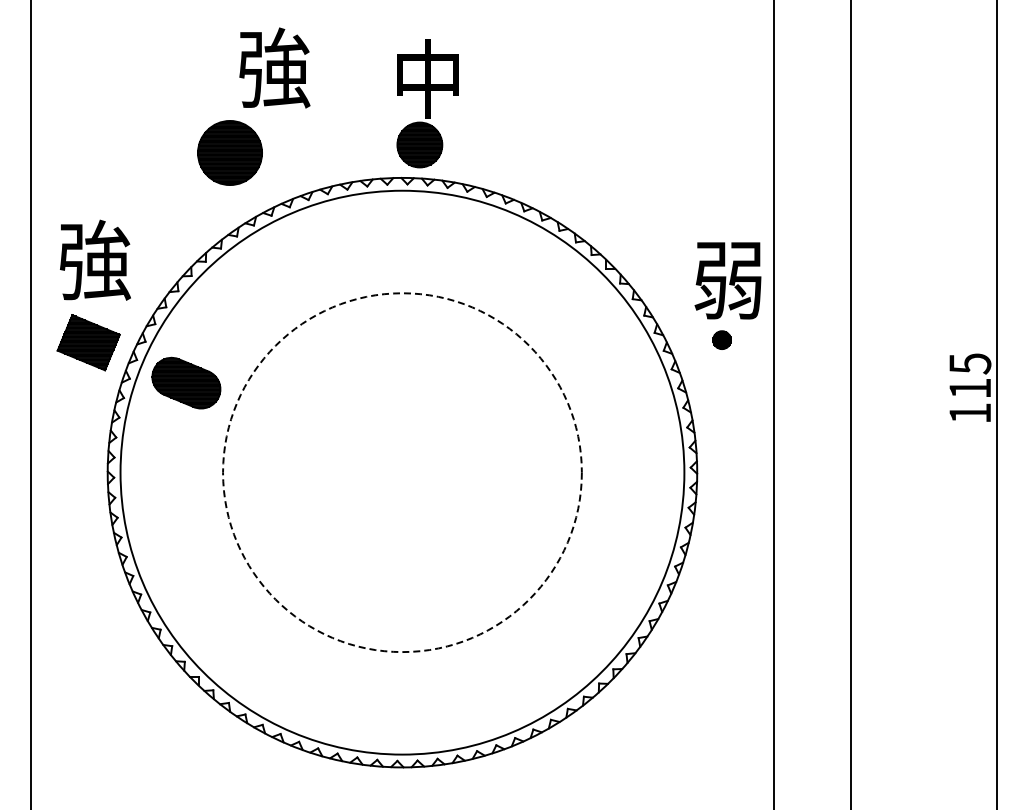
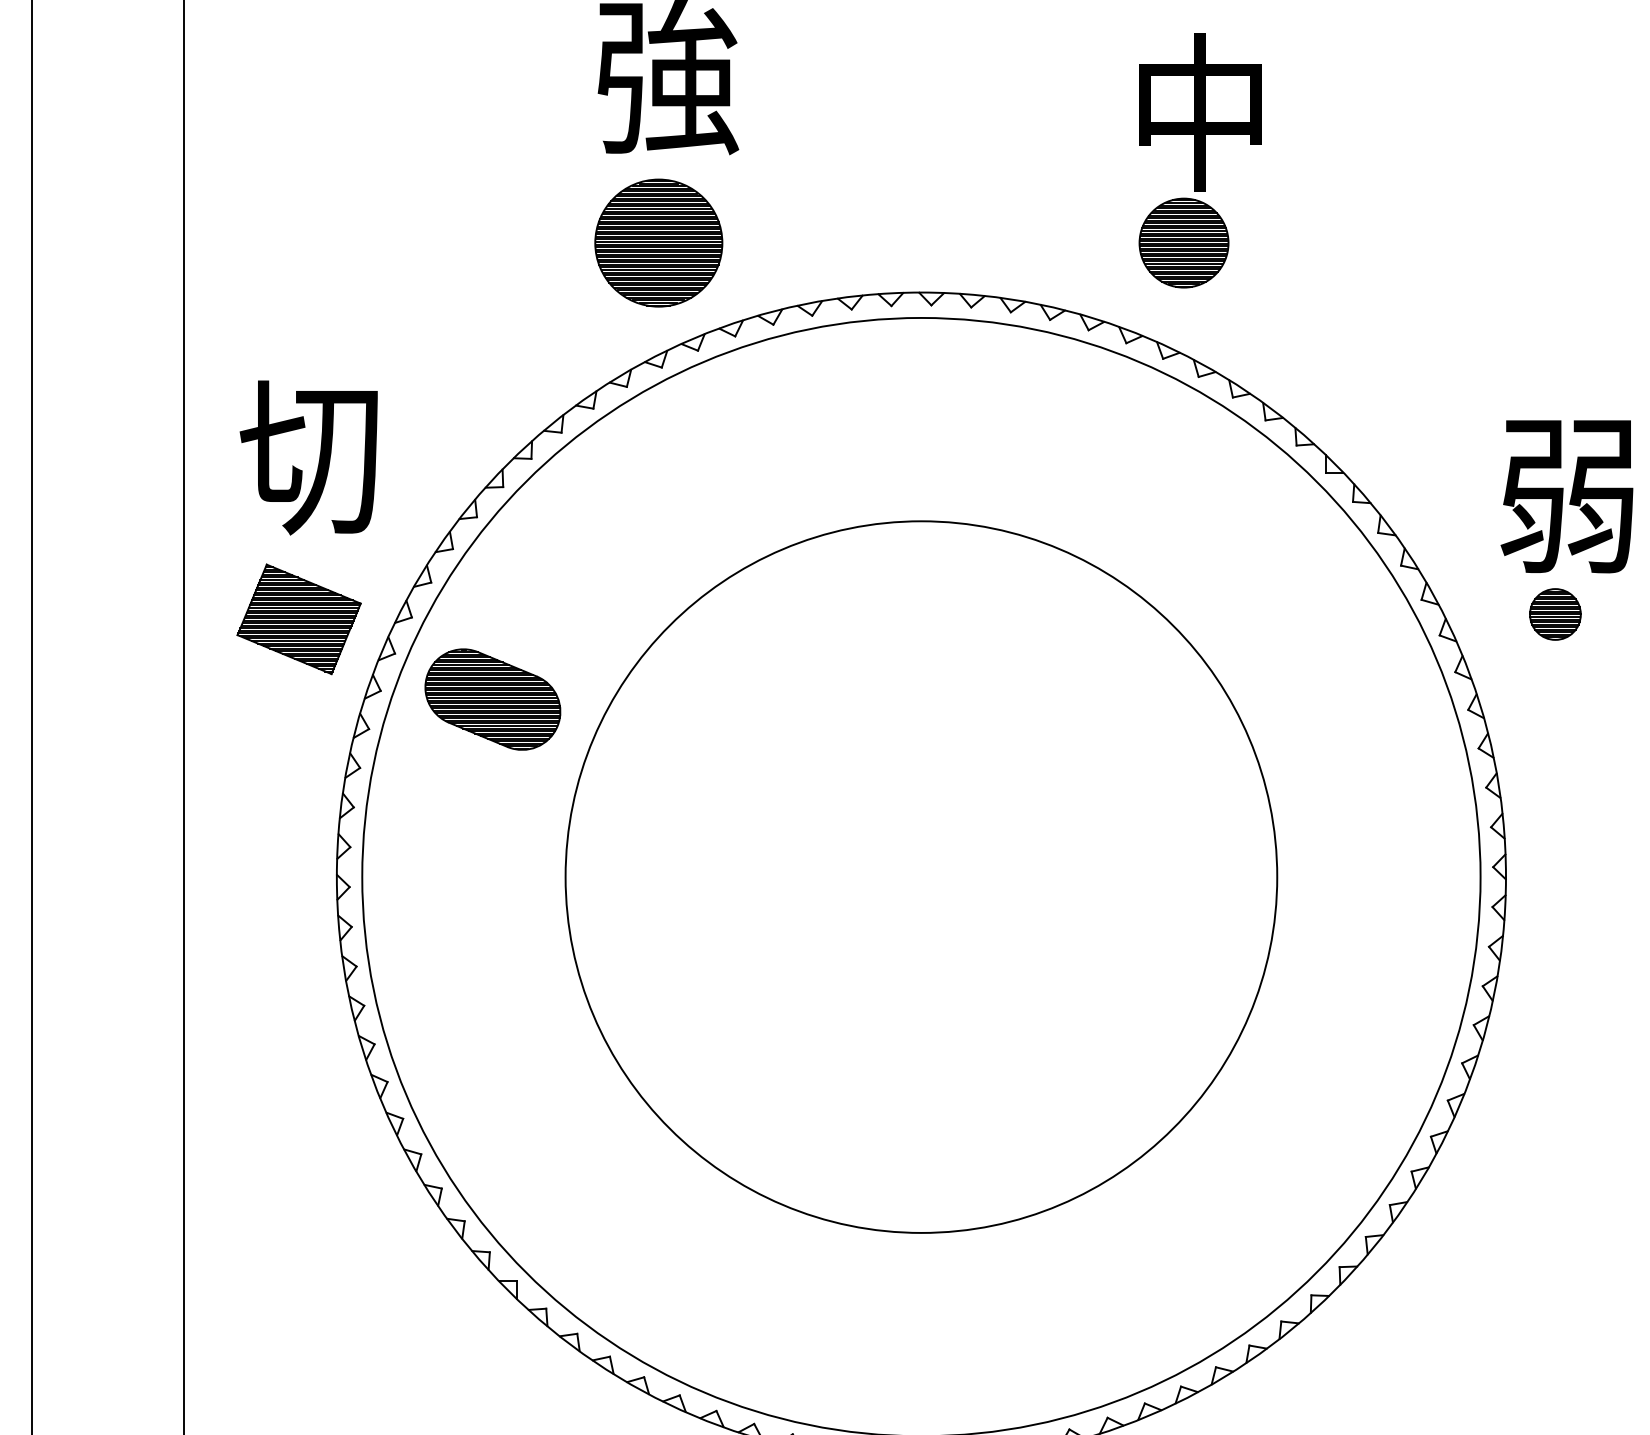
part: (427, 103) -> (1199, 160), moved
part: (229, 152) -> (657, 242), moved
text: (94, 259) -> (310, 454), 強 -> 切
part: (721, 339) -> (1554, 612), size x1.43
circle: (402, 472) -> (921, 876), dashed -> solid

